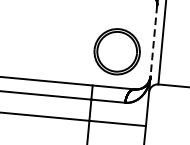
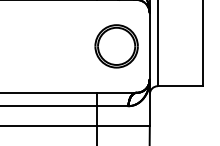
line: (153, 41) -> (149, 46), dashed -> solid
part: (117, 51) -> (116, 46), moved

